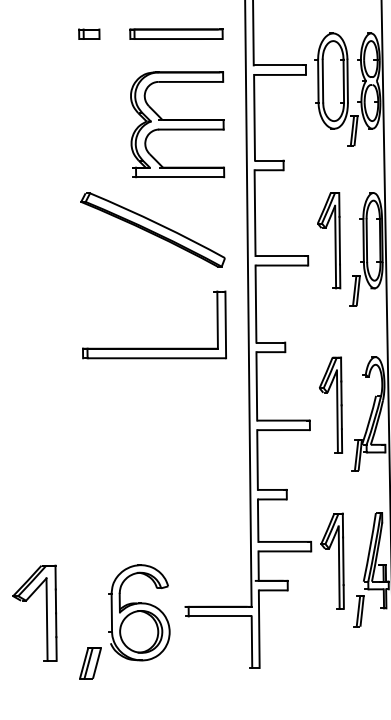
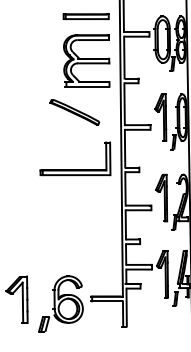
part: (89, 33) -> (43, 16), removed
part: (152, 228) -> (74, 111), size x0.7

